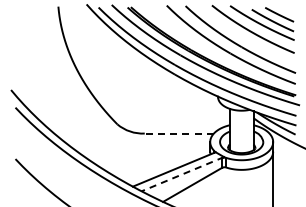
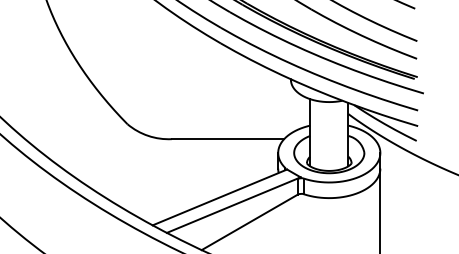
line: (179, 133) -> (228, 139), dashed -> solid
line: (182, 174) -> (233, 205), dashed -> solid

